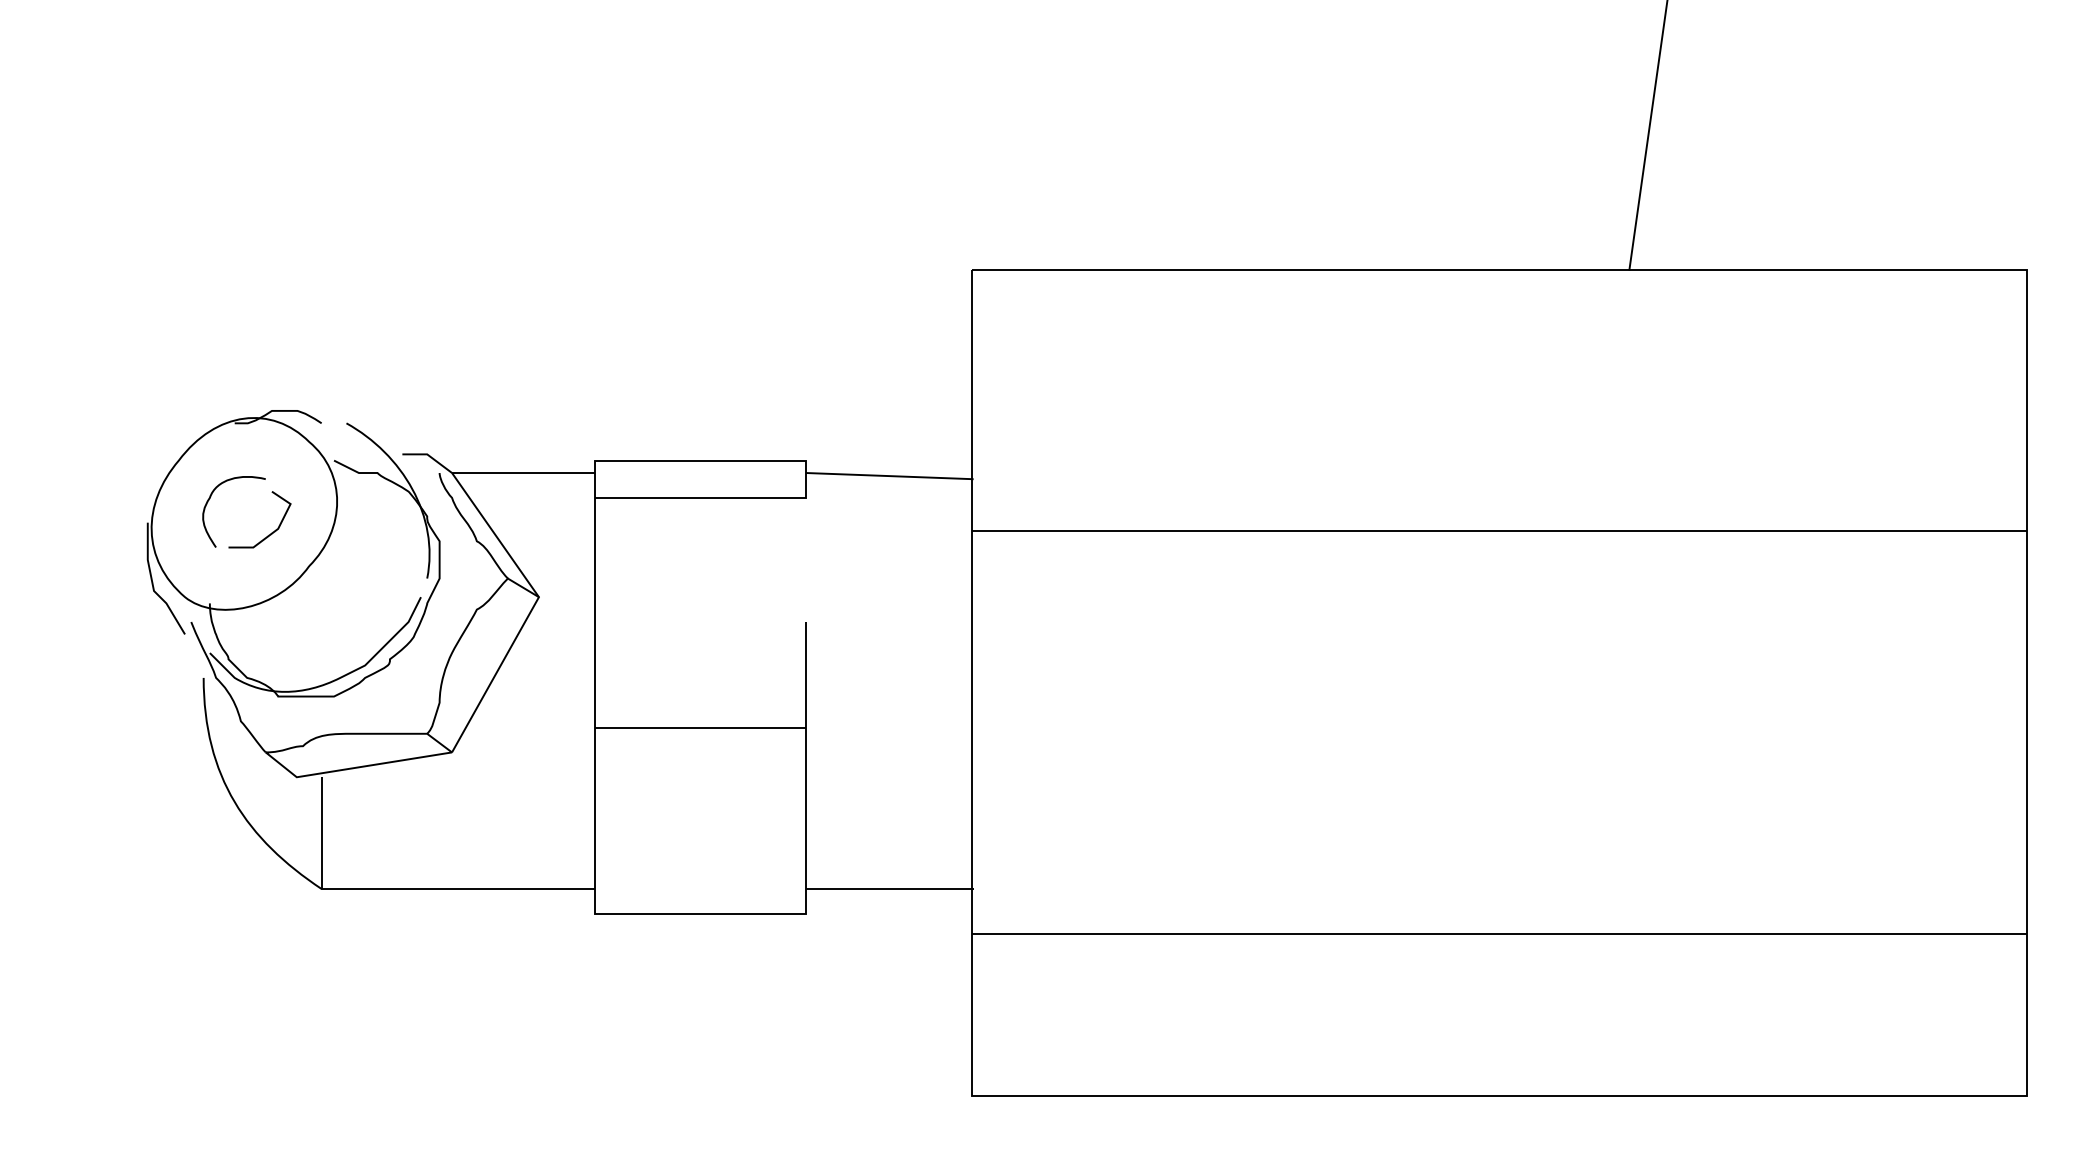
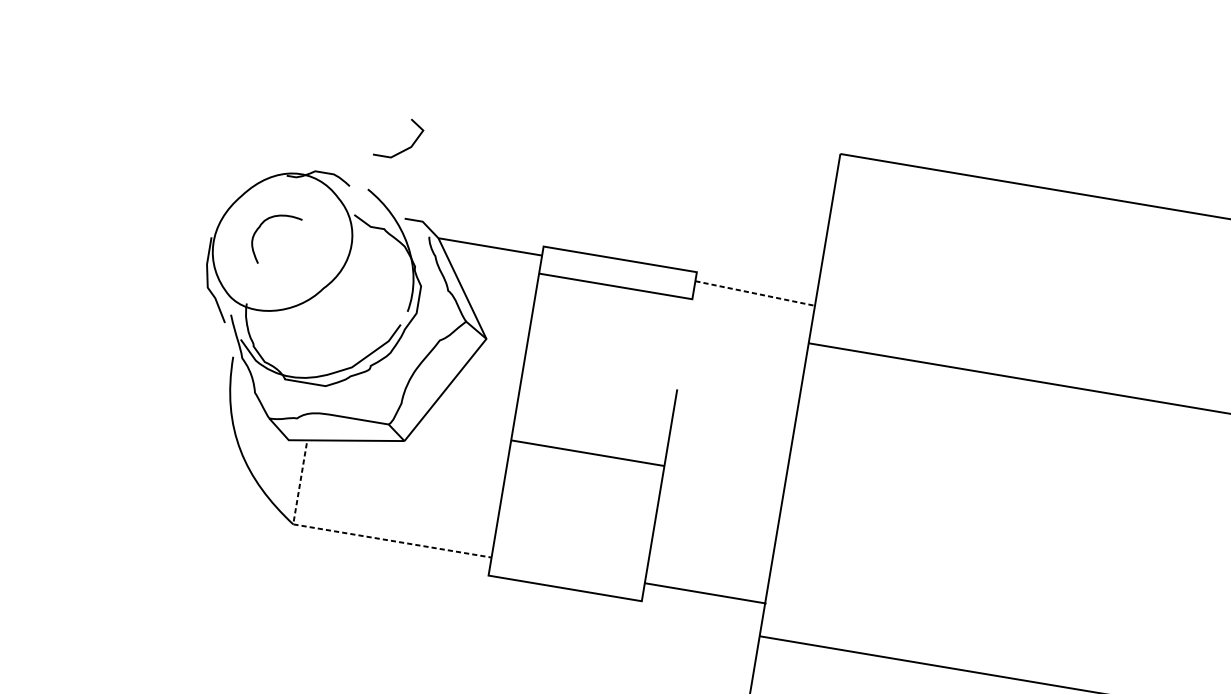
line: (889, 476) -> (755, 293), solid -> dashed
line: (268, 534) -> (403, 149), moved
line: (402, 889) -> (351, 534), solid -> dashed

